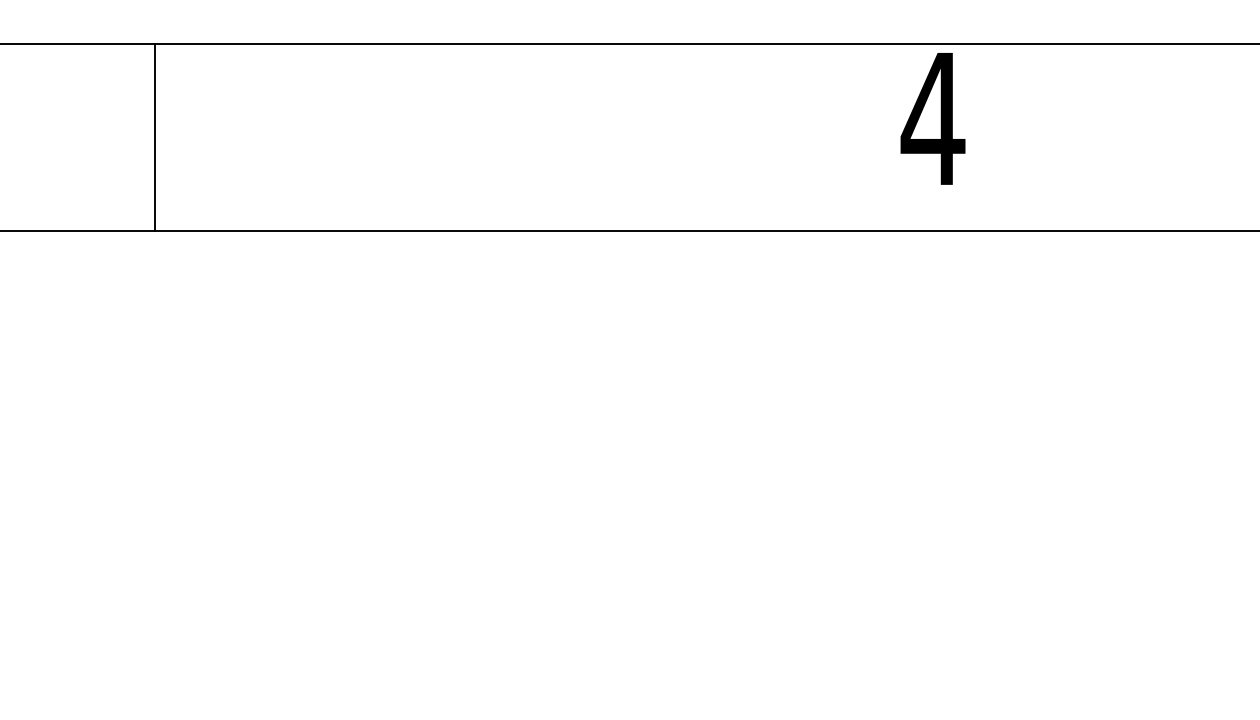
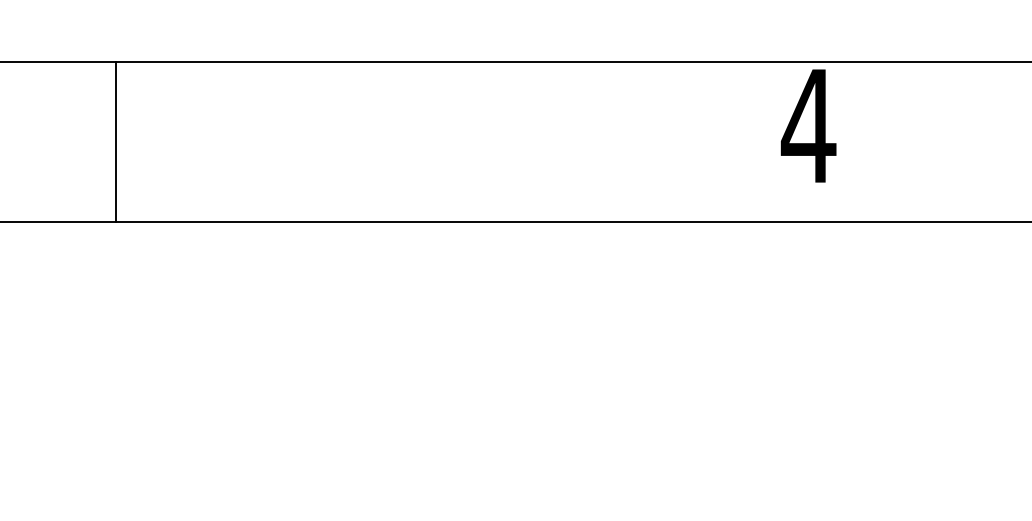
line: (155, 137) -> (115, 141), moved

